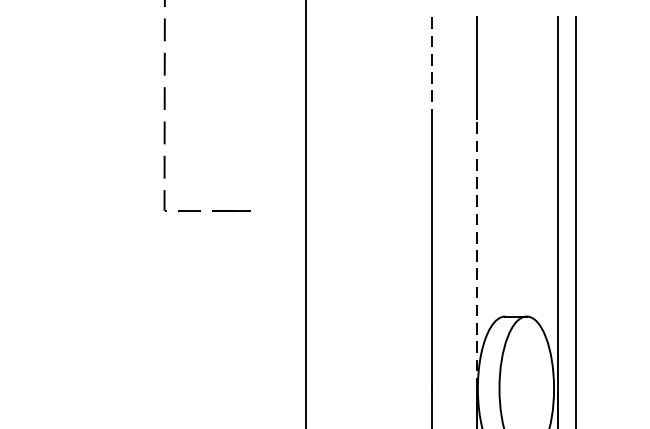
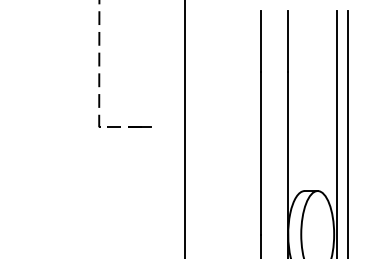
line: (431, 68) -> (260, 41), dashed -> solid
line: (476, 254) -> (287, 153), dashed -> solid

